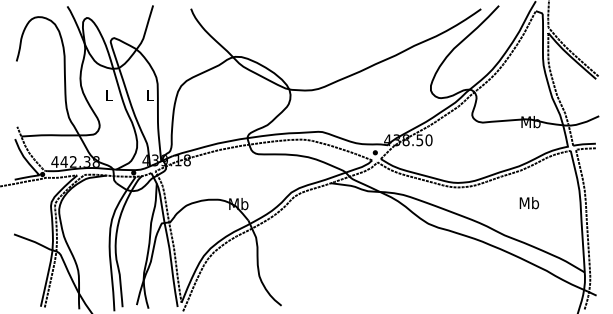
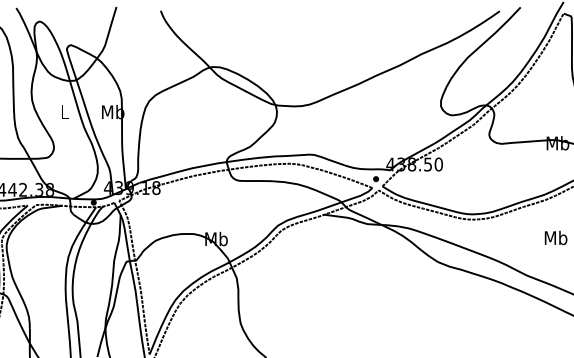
text: (149, 95) -> (112, 112), L -> Mb

